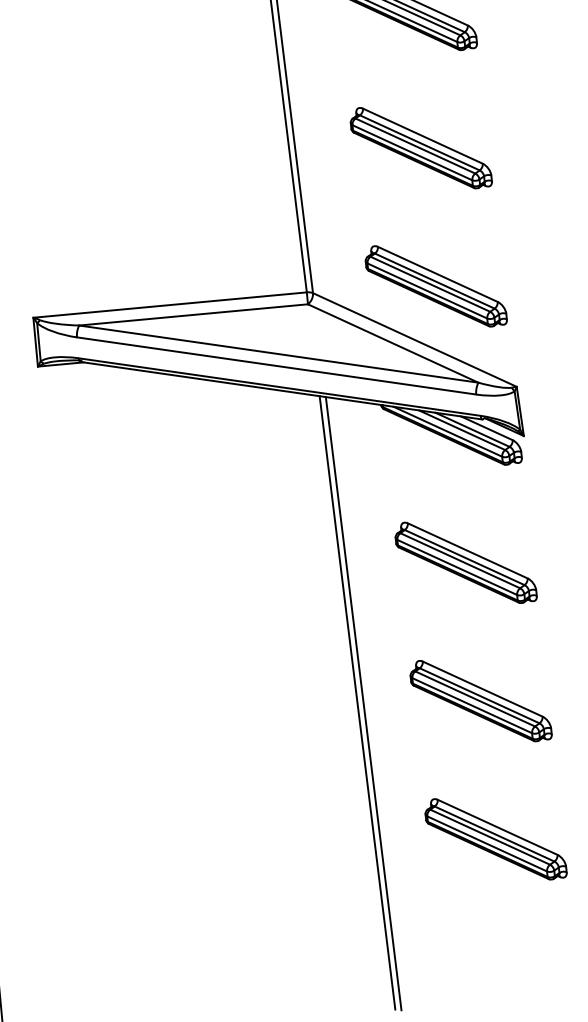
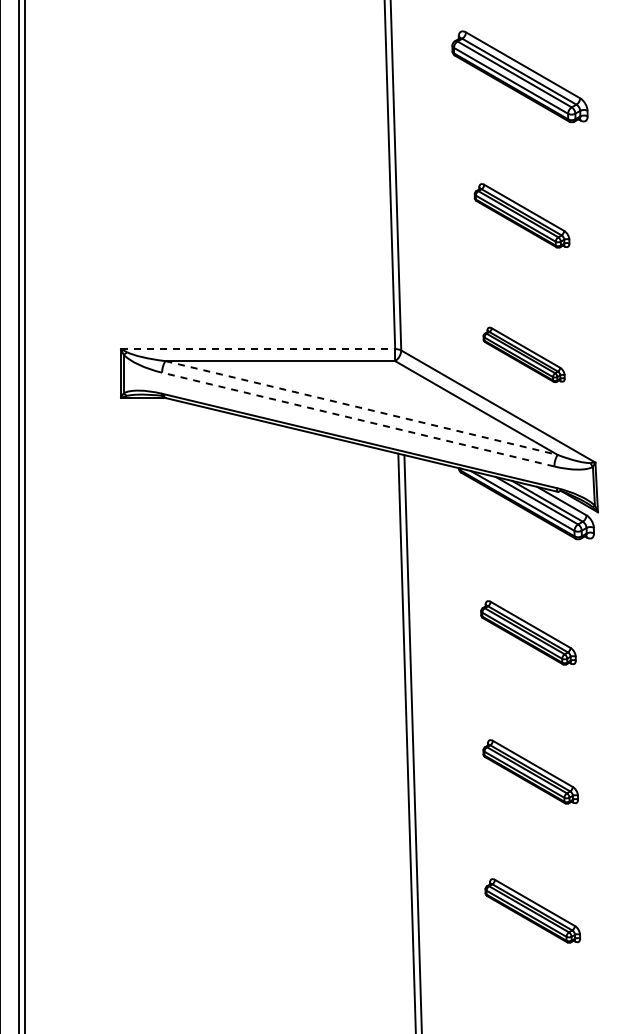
part: (420, 147) -> (521, 215), size x0.7
part: (435, 285) -> (523, 354), size x0.6
line: (170, 305) -> (258, 349), solid -> dashed
line: (278, 354) -> (361, 408), solid -> dashed
line: (276, 365) -> (358, 419), solid -> dashed
part: (465, 562) -> (528, 632), size x0.7
part: (480, 700) -> (530, 771), size x0.7
part: (495, 838) -> (532, 910), size x0.7

